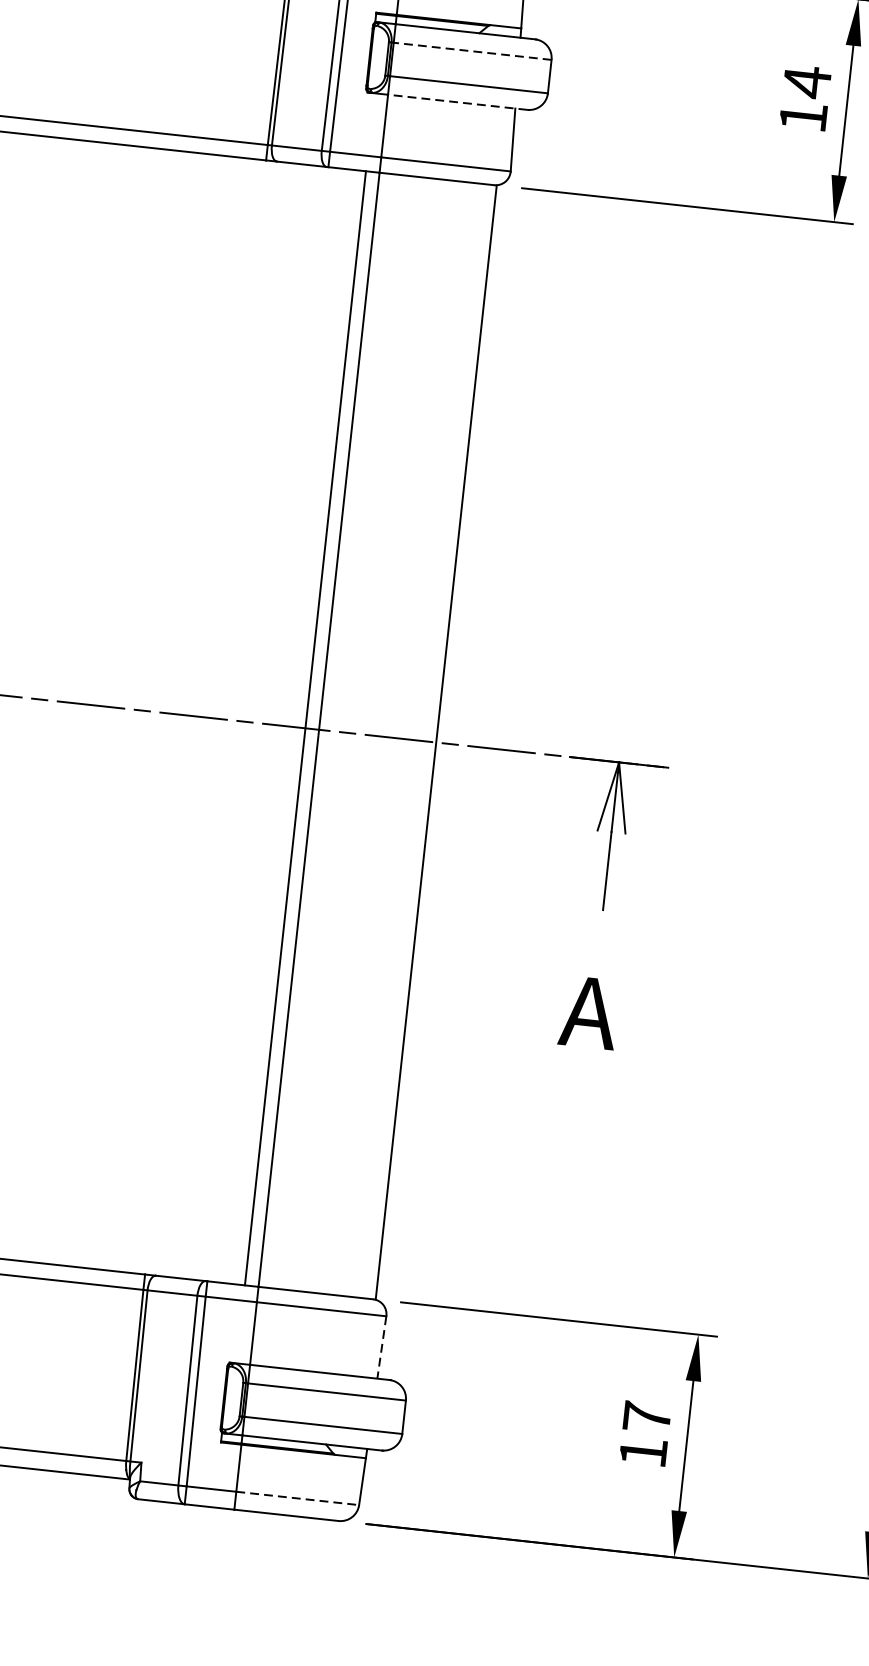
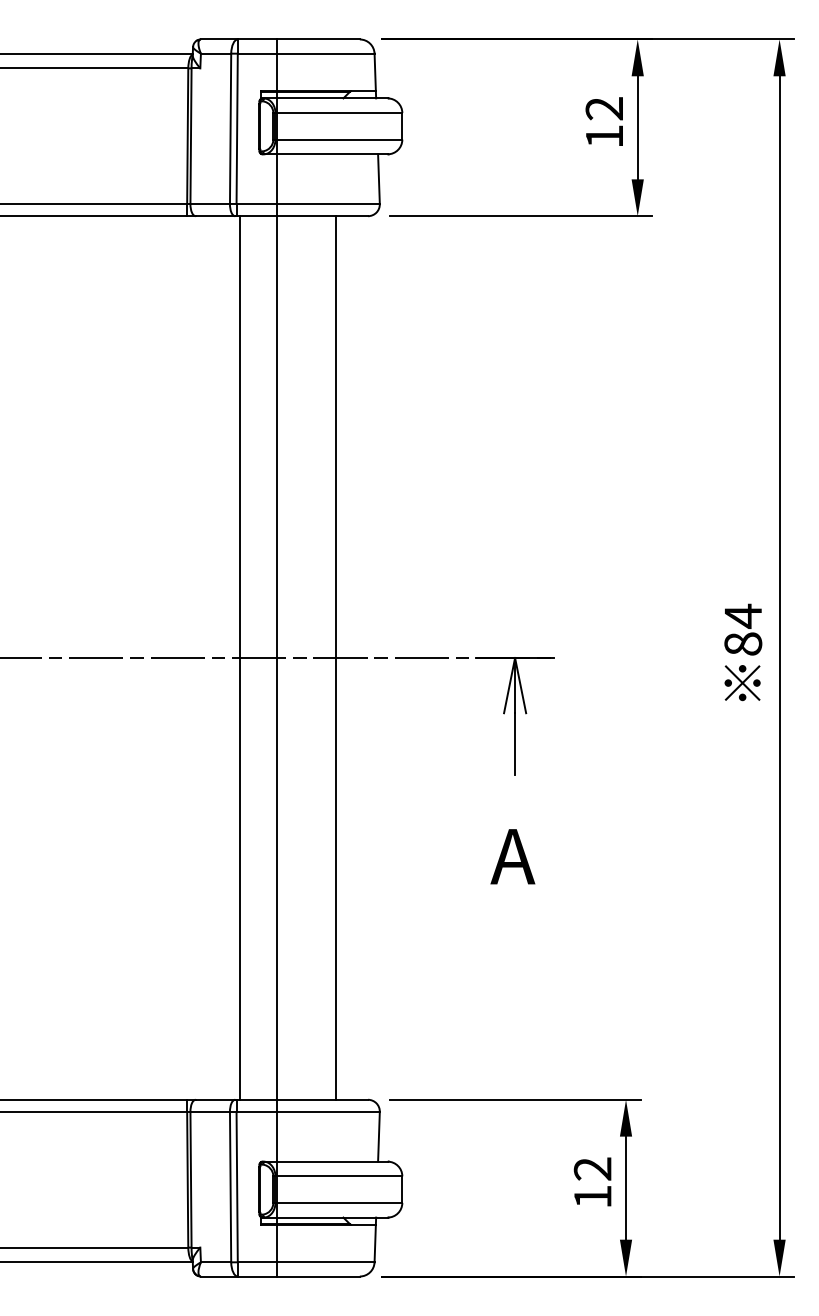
line: (472, 51) -> (339, 113), dashed -> solid
text: (805, 81) -> (603, 108), 14 -> 12
line: (456, 102) -> (331, 154), dashed -> solid
line: (305, 727) -> (240, 657), moved
line: (436, 741) -> (336, 657), moved
line: (381, 1347) -> (378, 1136), dashed -> solid
text: (646, 1416) -> (592, 1168), 17 -> 12
line: (297, 1498) -> (325, 1262), dashed -> solid

